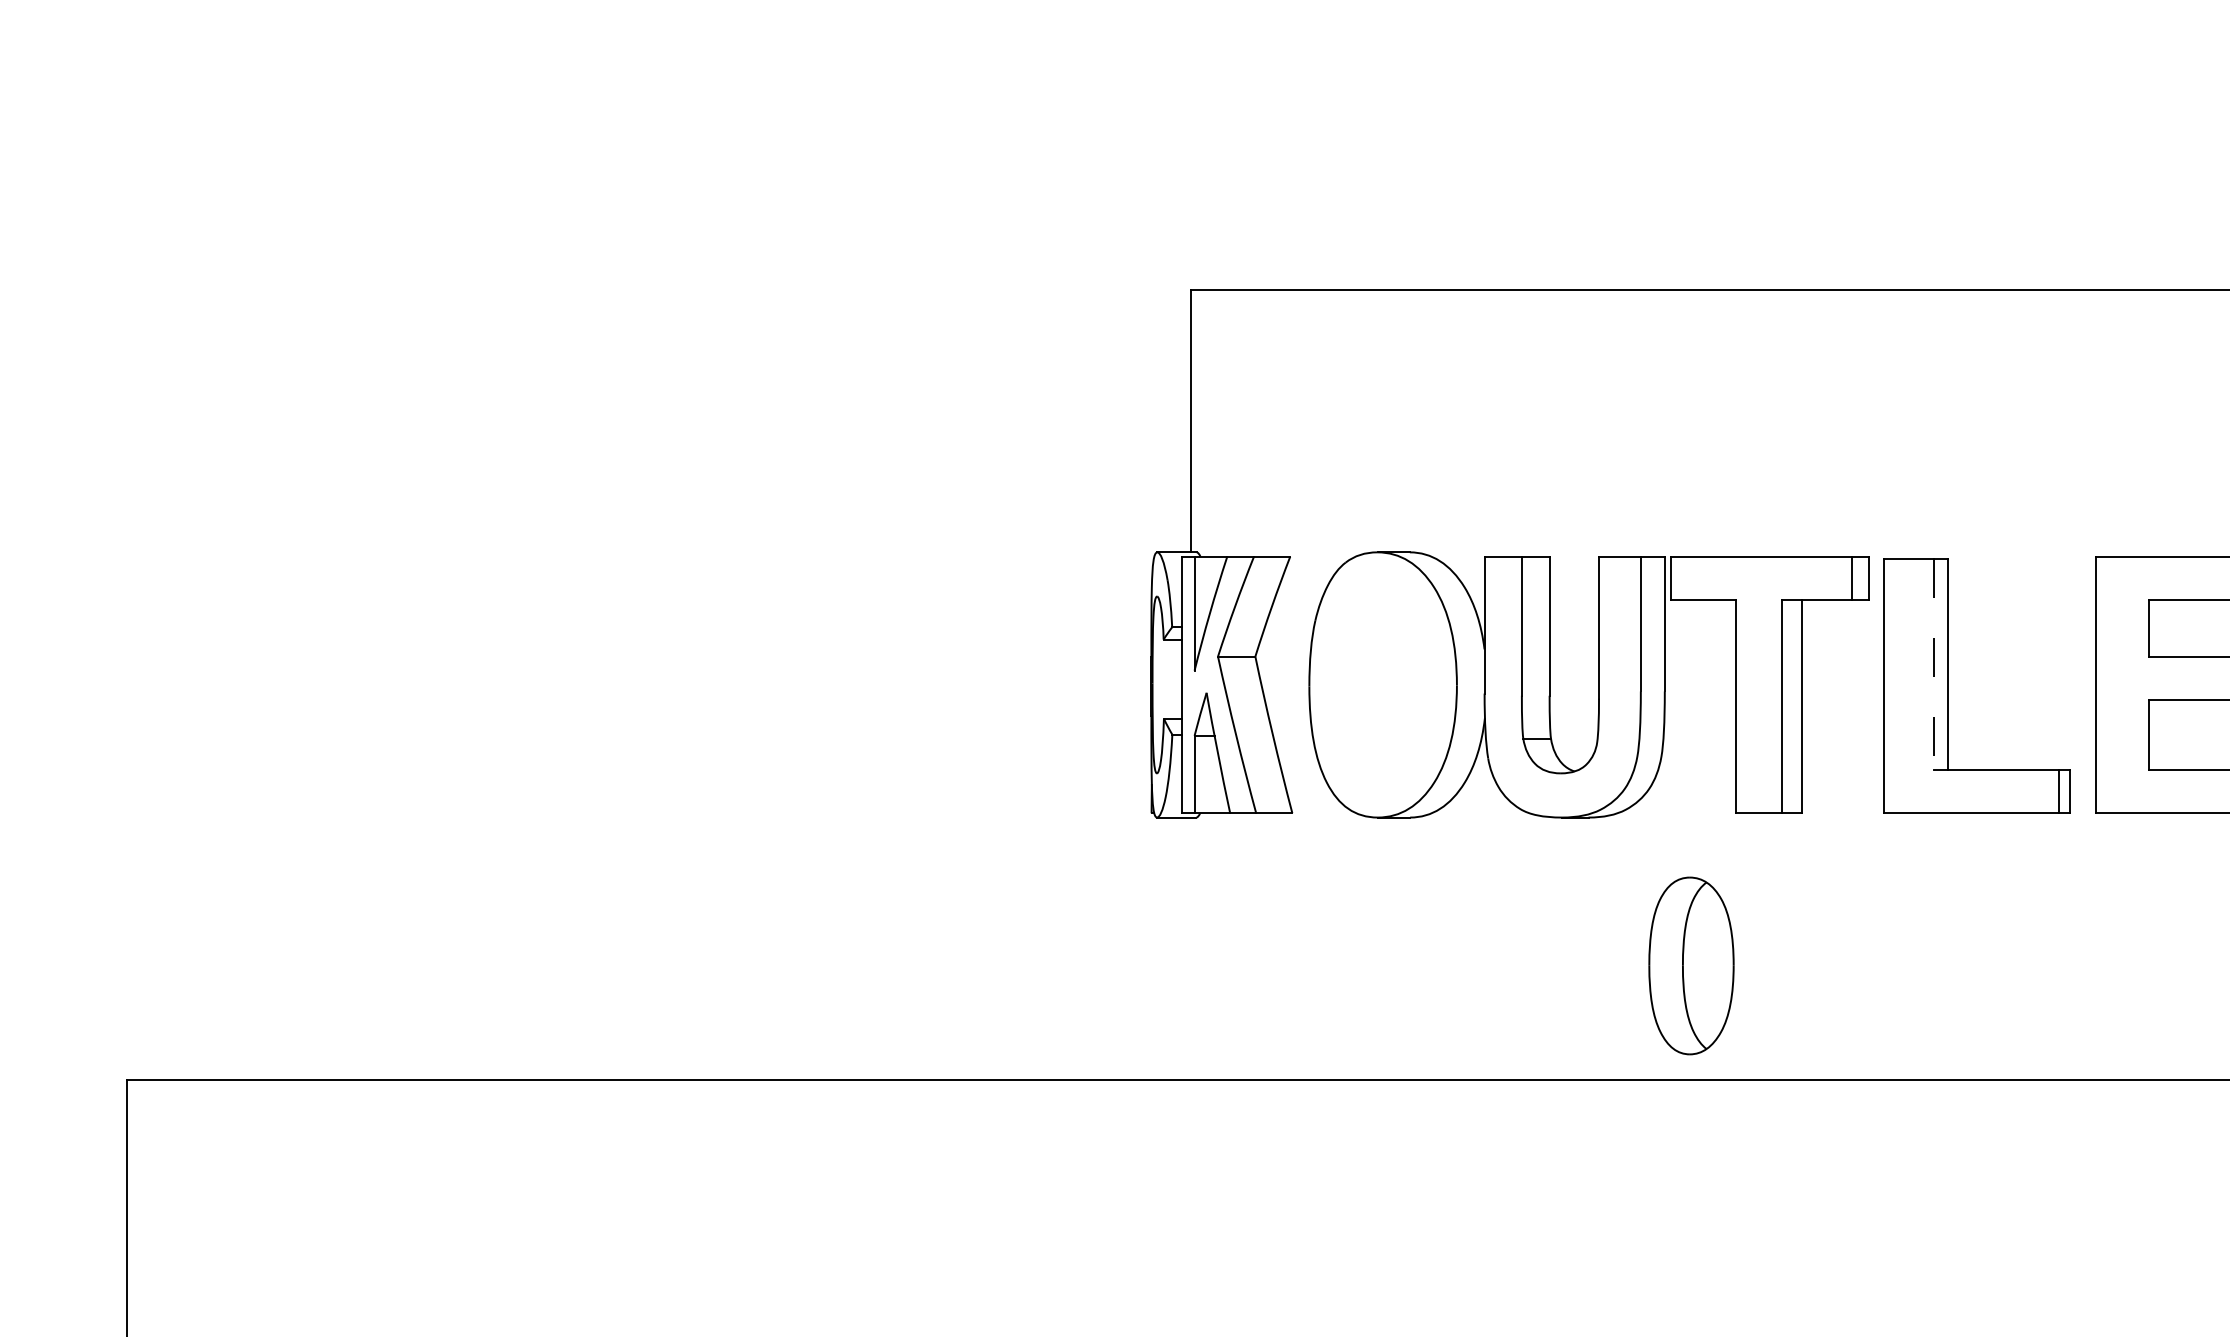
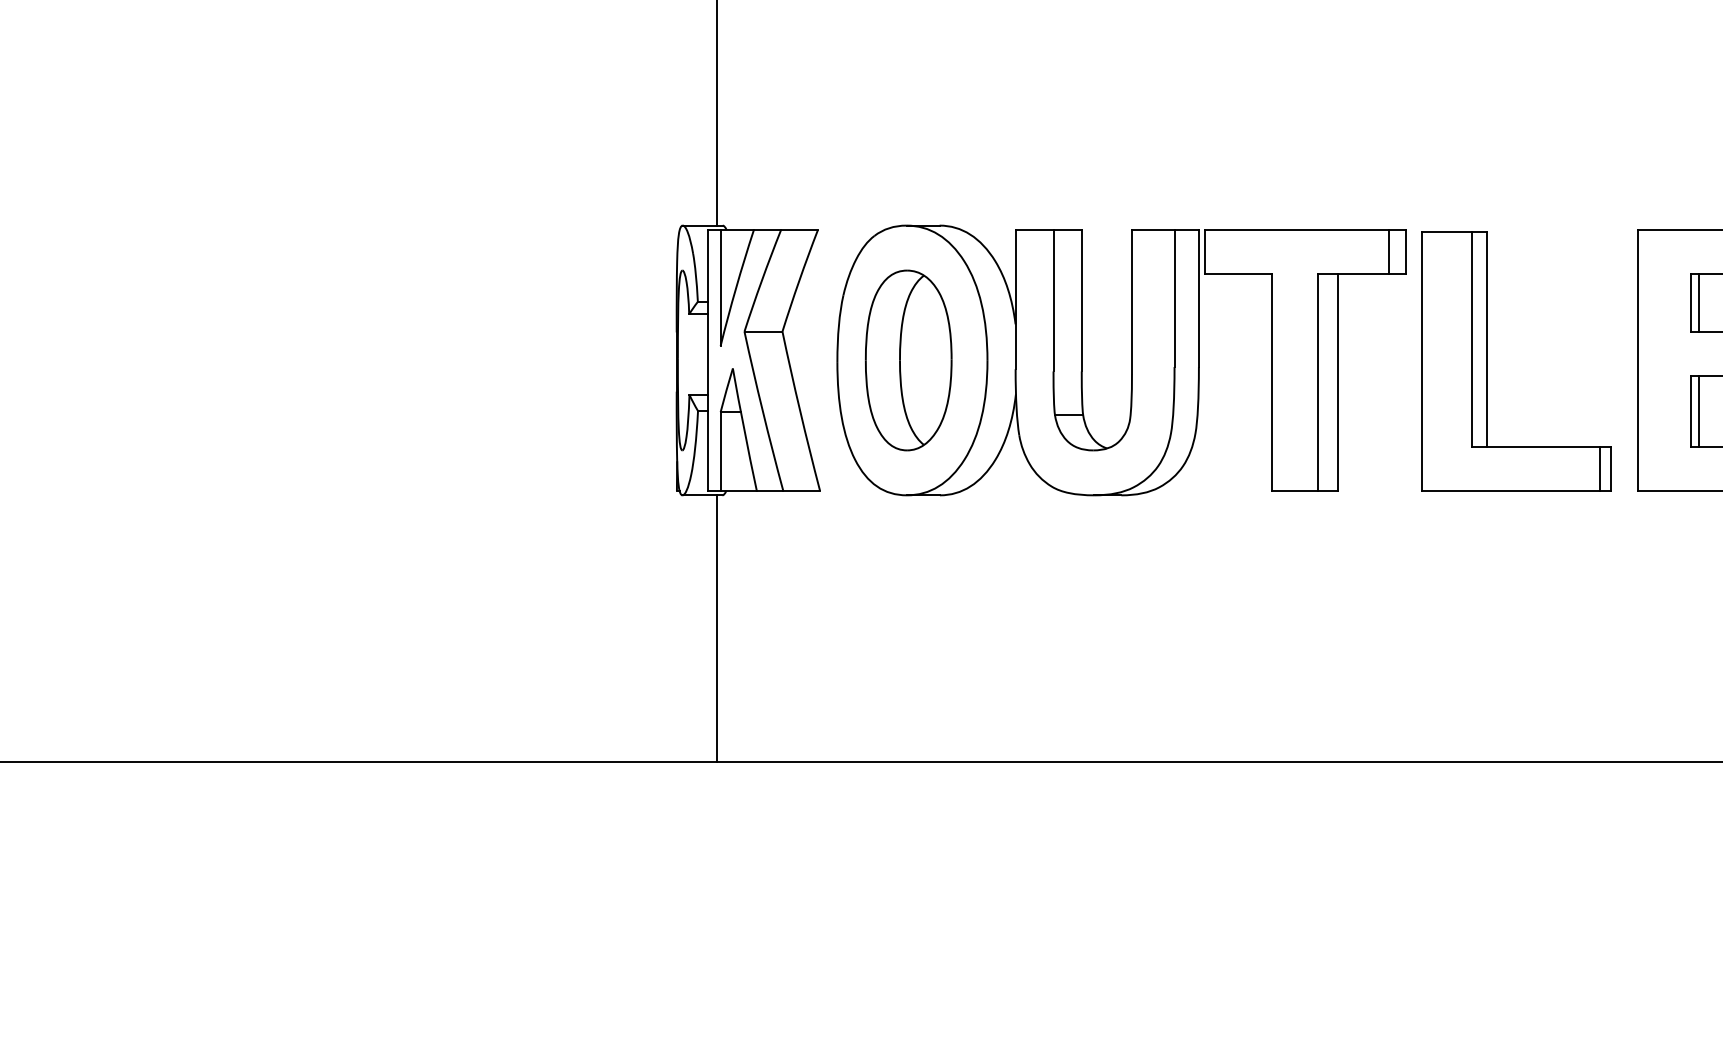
line: (2156, 628) -> (1699, 303), added
line: (1933, 664) -> (1472, 339), dashed -> solid
line: (2156, 734) -> (1699, 410), added
line: (1190, 948) -> (716, 628), added
part: (1691, 965) -> (908, 360), moved

